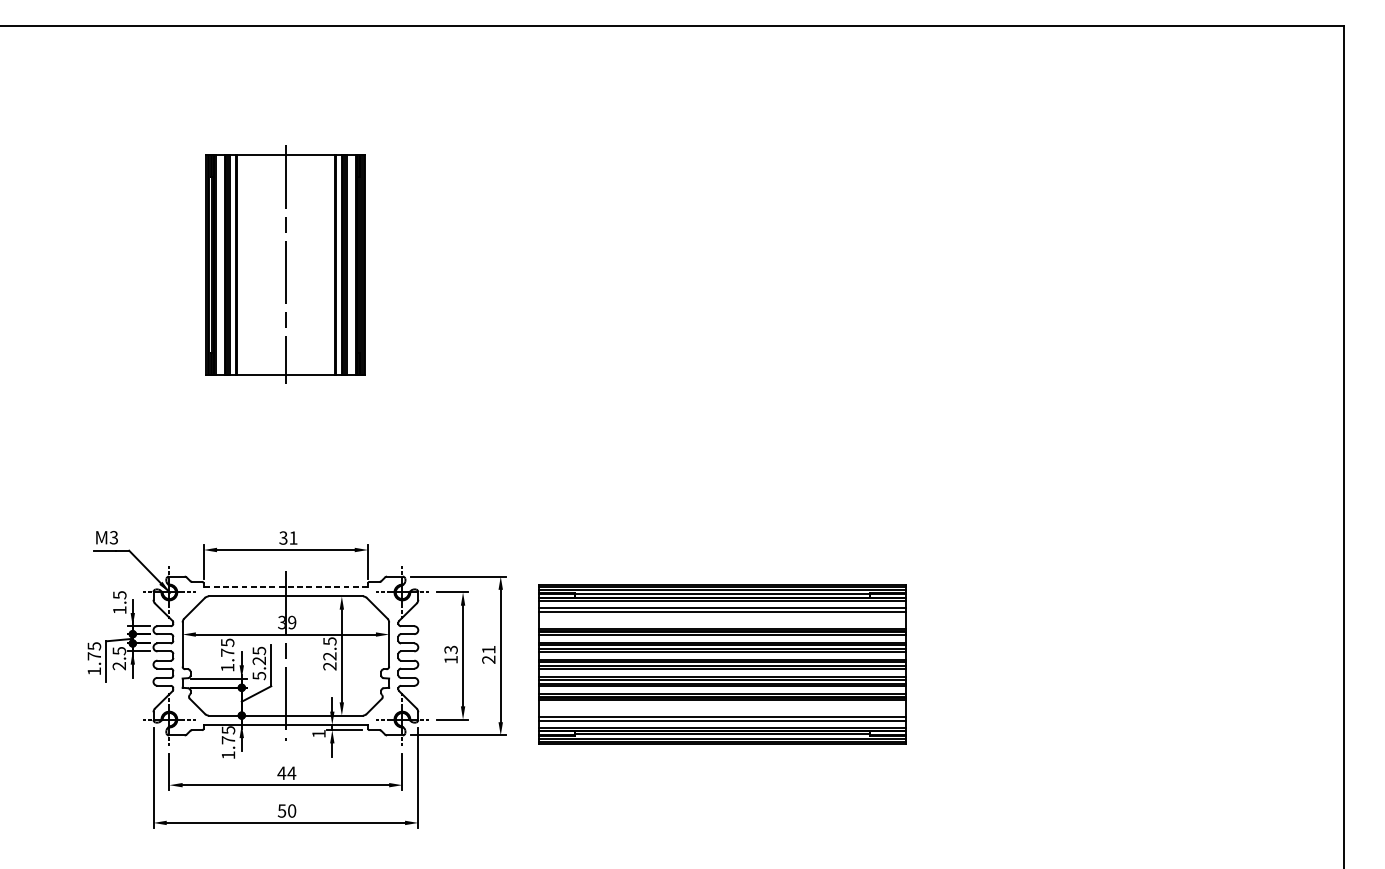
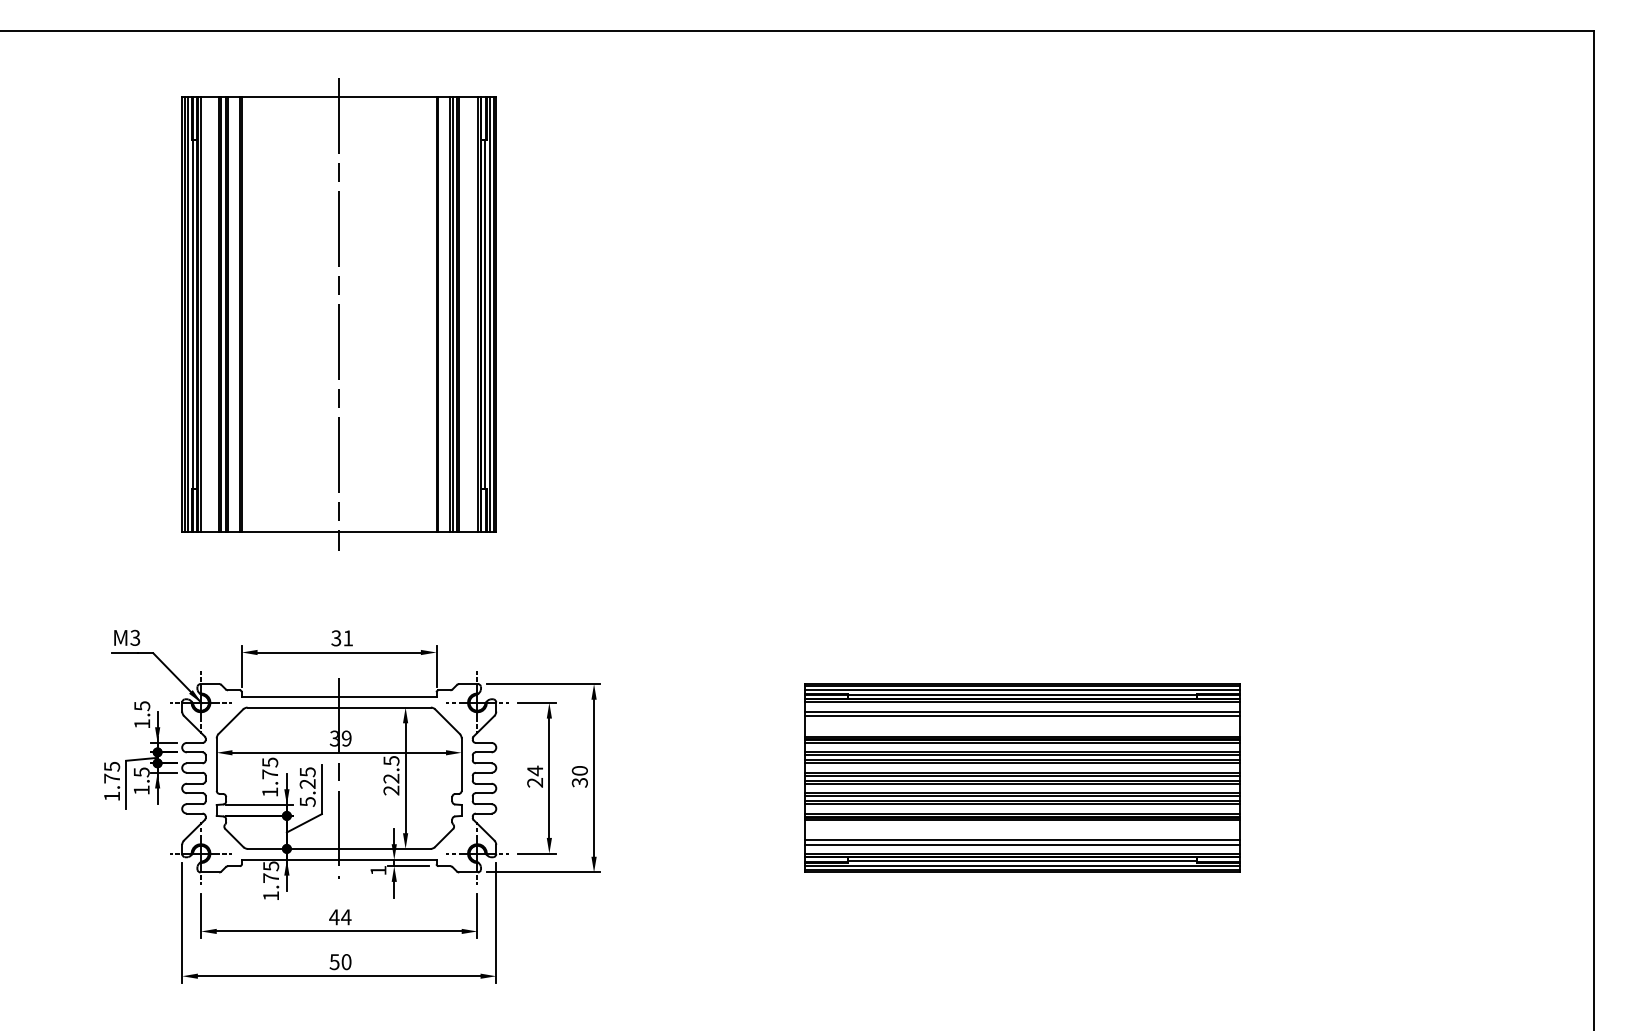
part: (285, 265) -> (338, 314), size x1.67
line: (285, 587) -> (338, 696), dashed -> solid
text: (451, 654) -> (535, 776), 13 -> 24
text: (488, 654) -> (579, 776), 21 -> 30
part: (722, 663) -> (1022, 777), moved
text: (119, 666) -> (141, 790), 2.5 -> 1.5

